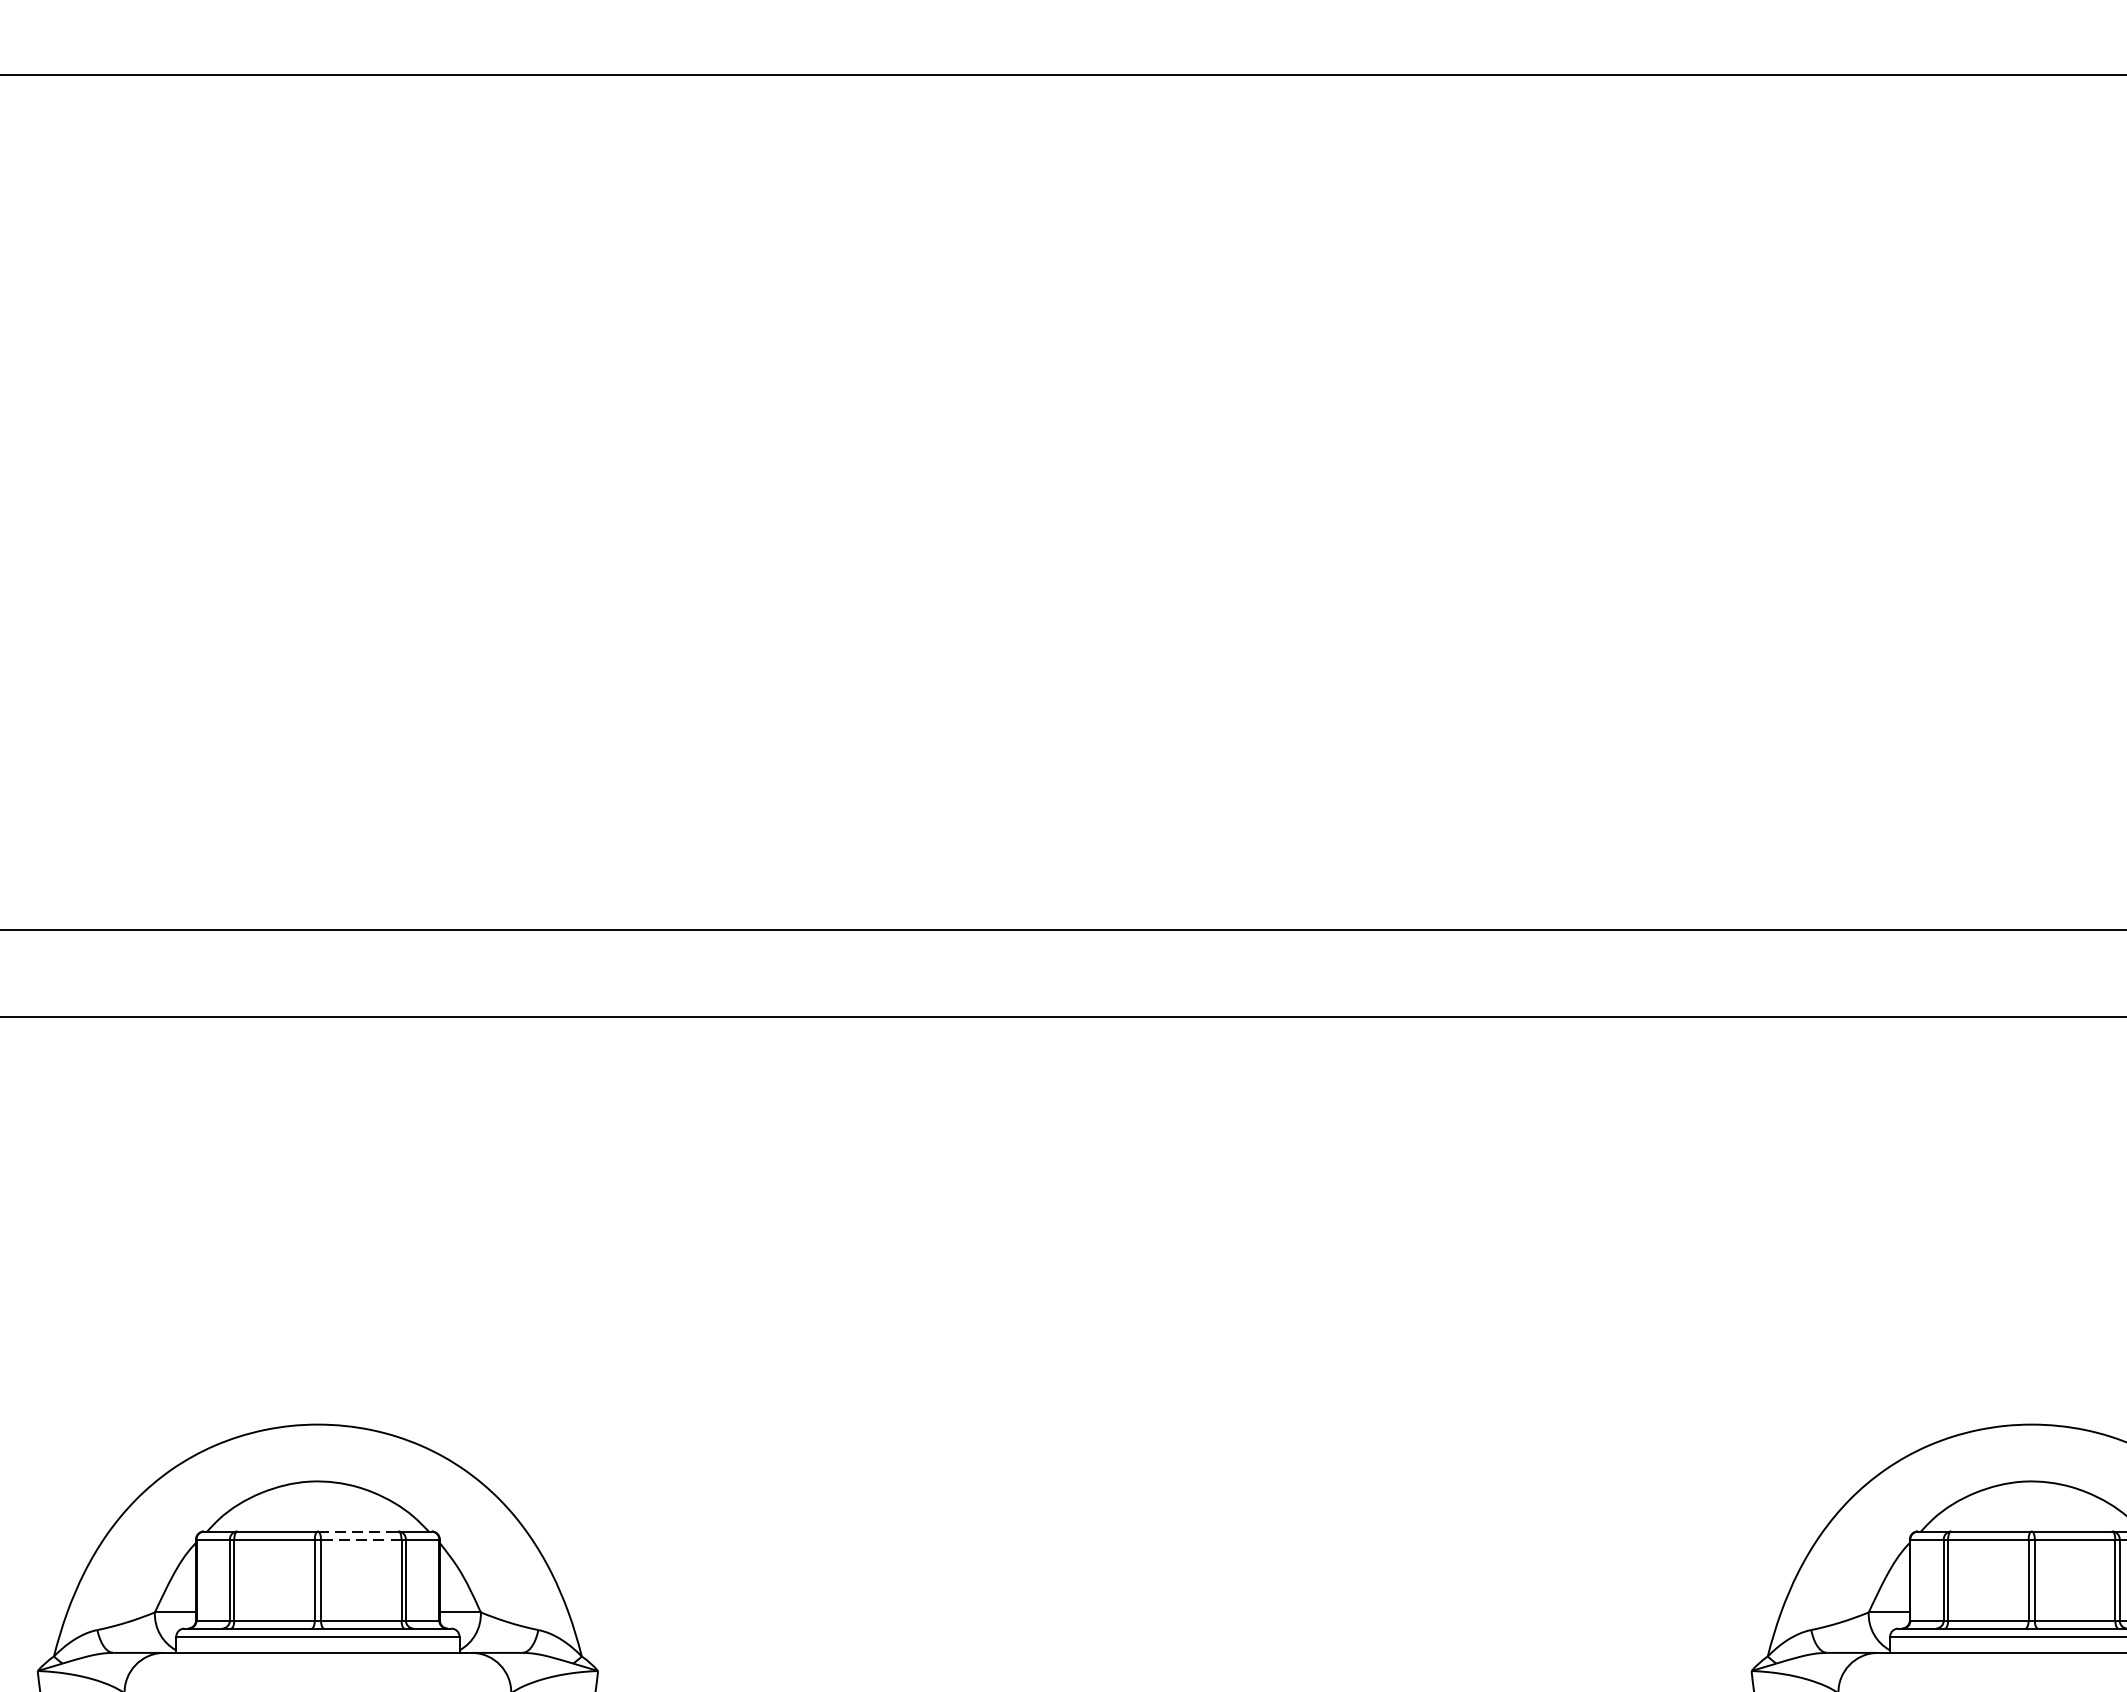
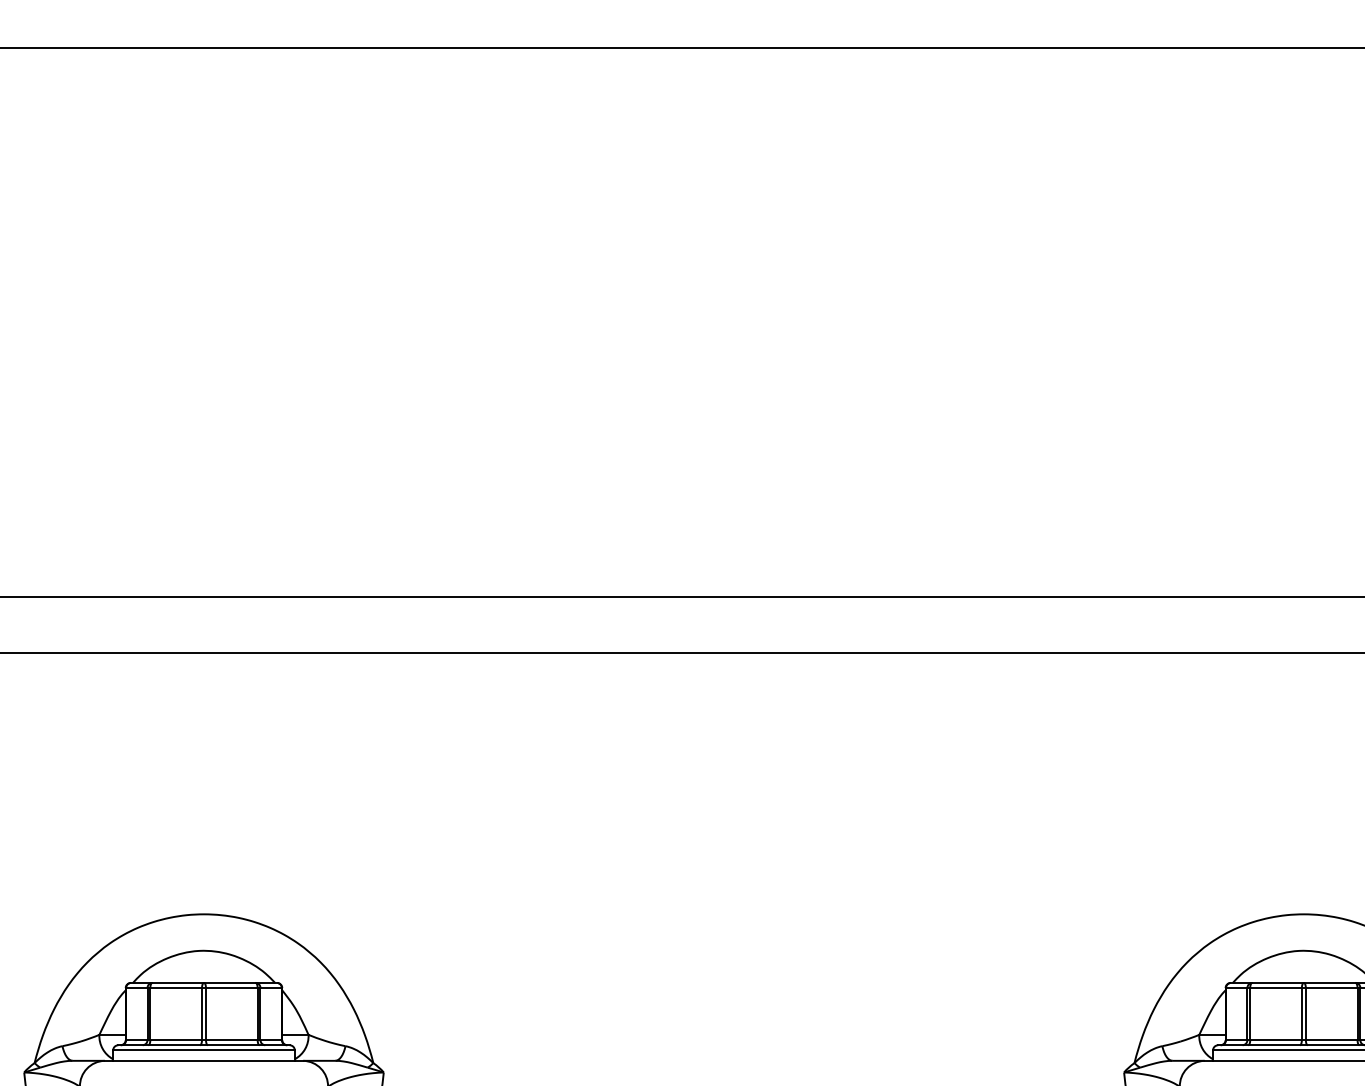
line: (357, 1530) -> (229, 982), dashed -> solid
line: (360, 1540) -> (231, 988), dashed -> solid

